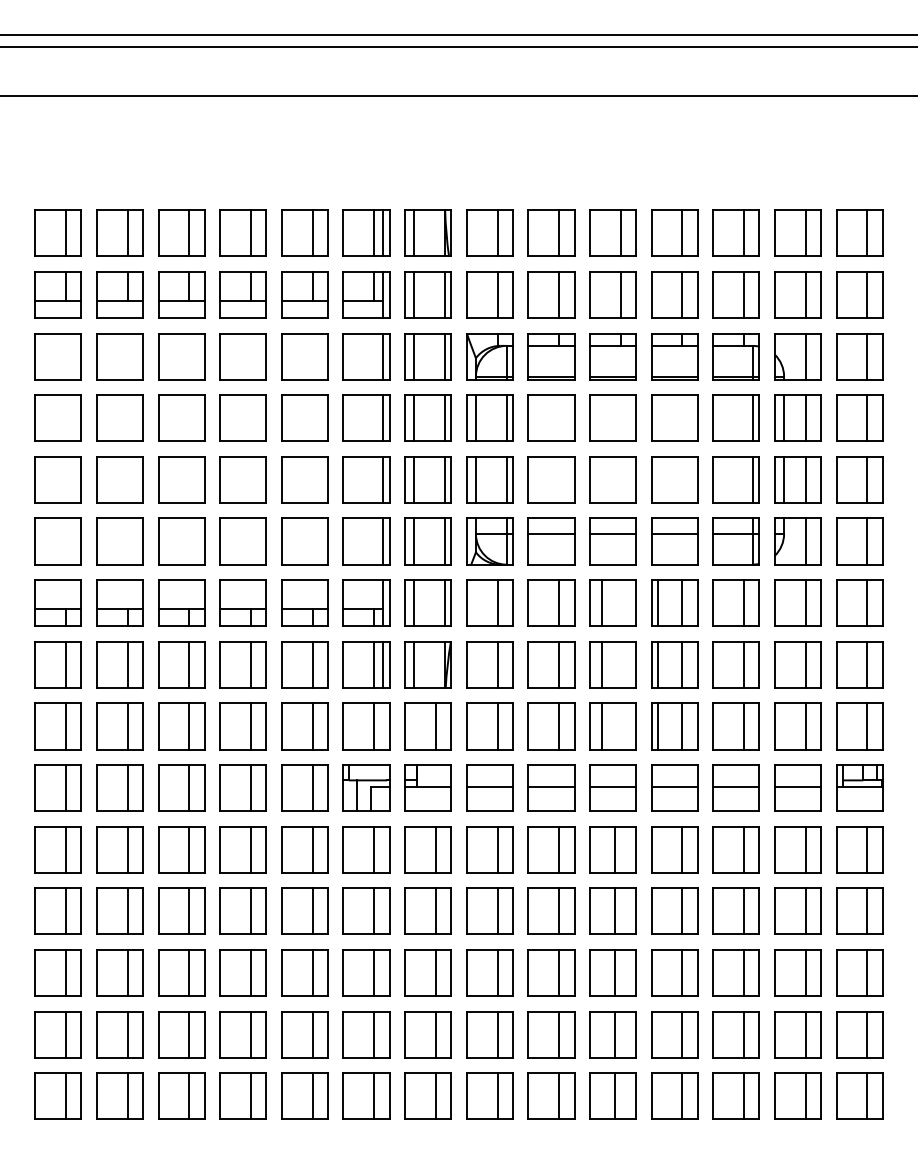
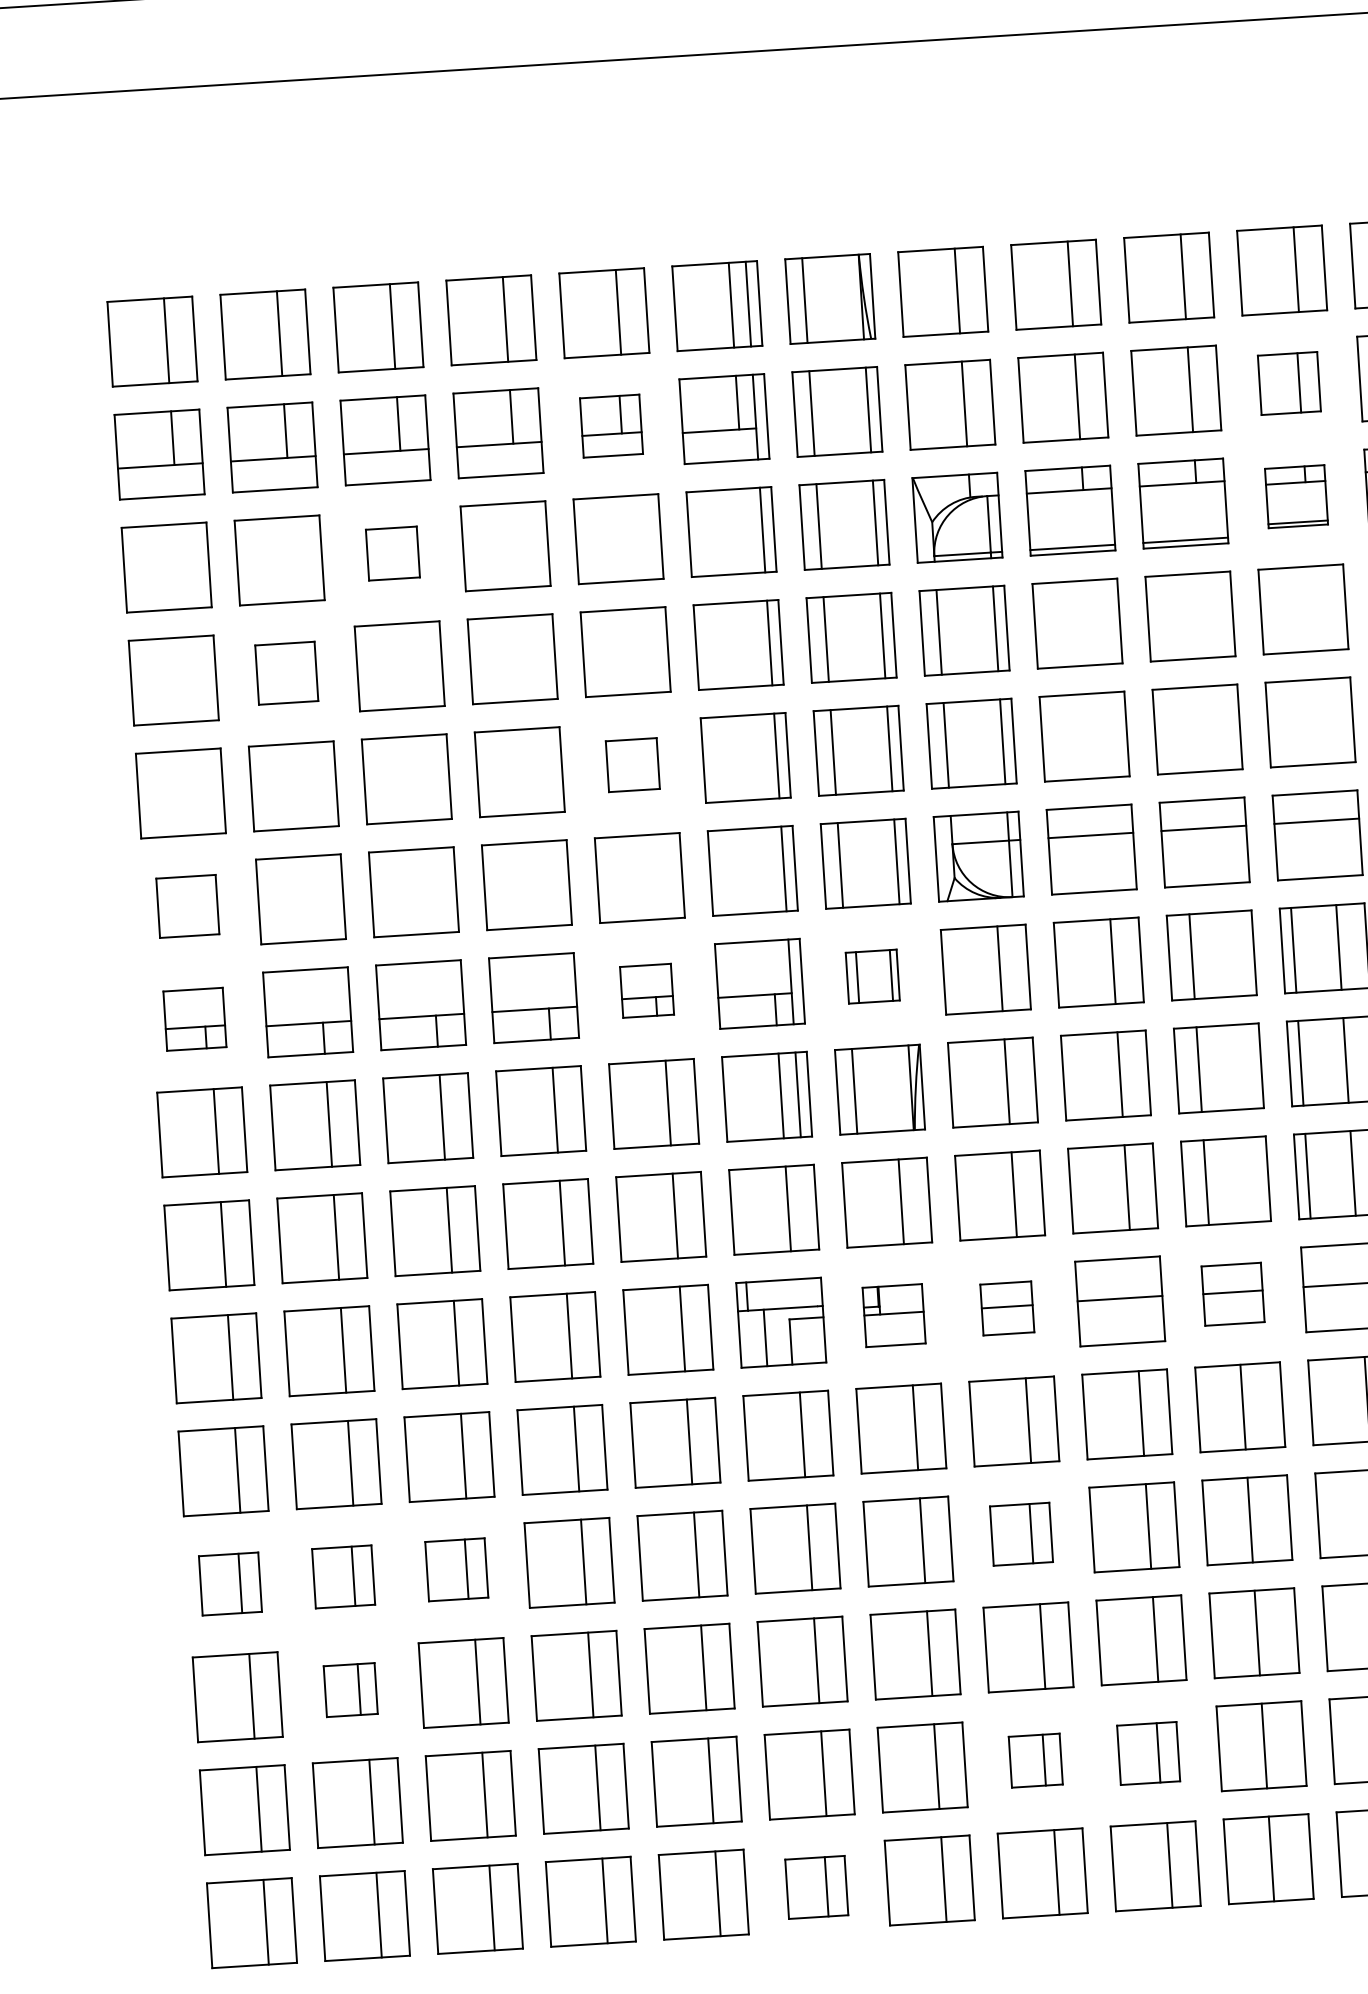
part: (304, 294) -> (610, 425), size x0.7
part: (674, 294) -> (1288, 382), size x0.7
part: (181, 356) -> (392, 553), size x0.6
part: (674, 356) -> (1295, 496), size x0.7
part: (119, 417) -> (285, 672), size x0.7
part: (304, 479) -> (632, 764), size x0.6
part: (57, 541) -> (186, 906), size x0.7
part: (57, 602) -> (193, 1018), size x0.7
part: (304, 602) -> (646, 989), size x0.6
part: (427, 602) -> (871, 975), size x0.6
part: (427, 787) -> (892, 1314), size x0.7
part: (489, 787) -> (1006, 1307), size x0.6
part: (612, 787) -> (1232, 1293), size x0.7
part: (57, 910) -> (229, 1582), size x0.7
part: (119, 910) -> (342, 1575), size x0.7
part: (181, 910) -> (456, 1568), size x0.7
part: (489, 910) -> (1020, 1532), size x0.7
part: (119, 972) -> (349, 1689), size x0.6
part: (489, 1034) -> (1035, 1760), size x0.6
part: (551, 1034) -> (1148, 1753), size x0.7
part: (366, 1095) -> (816, 1886), size x0.7

